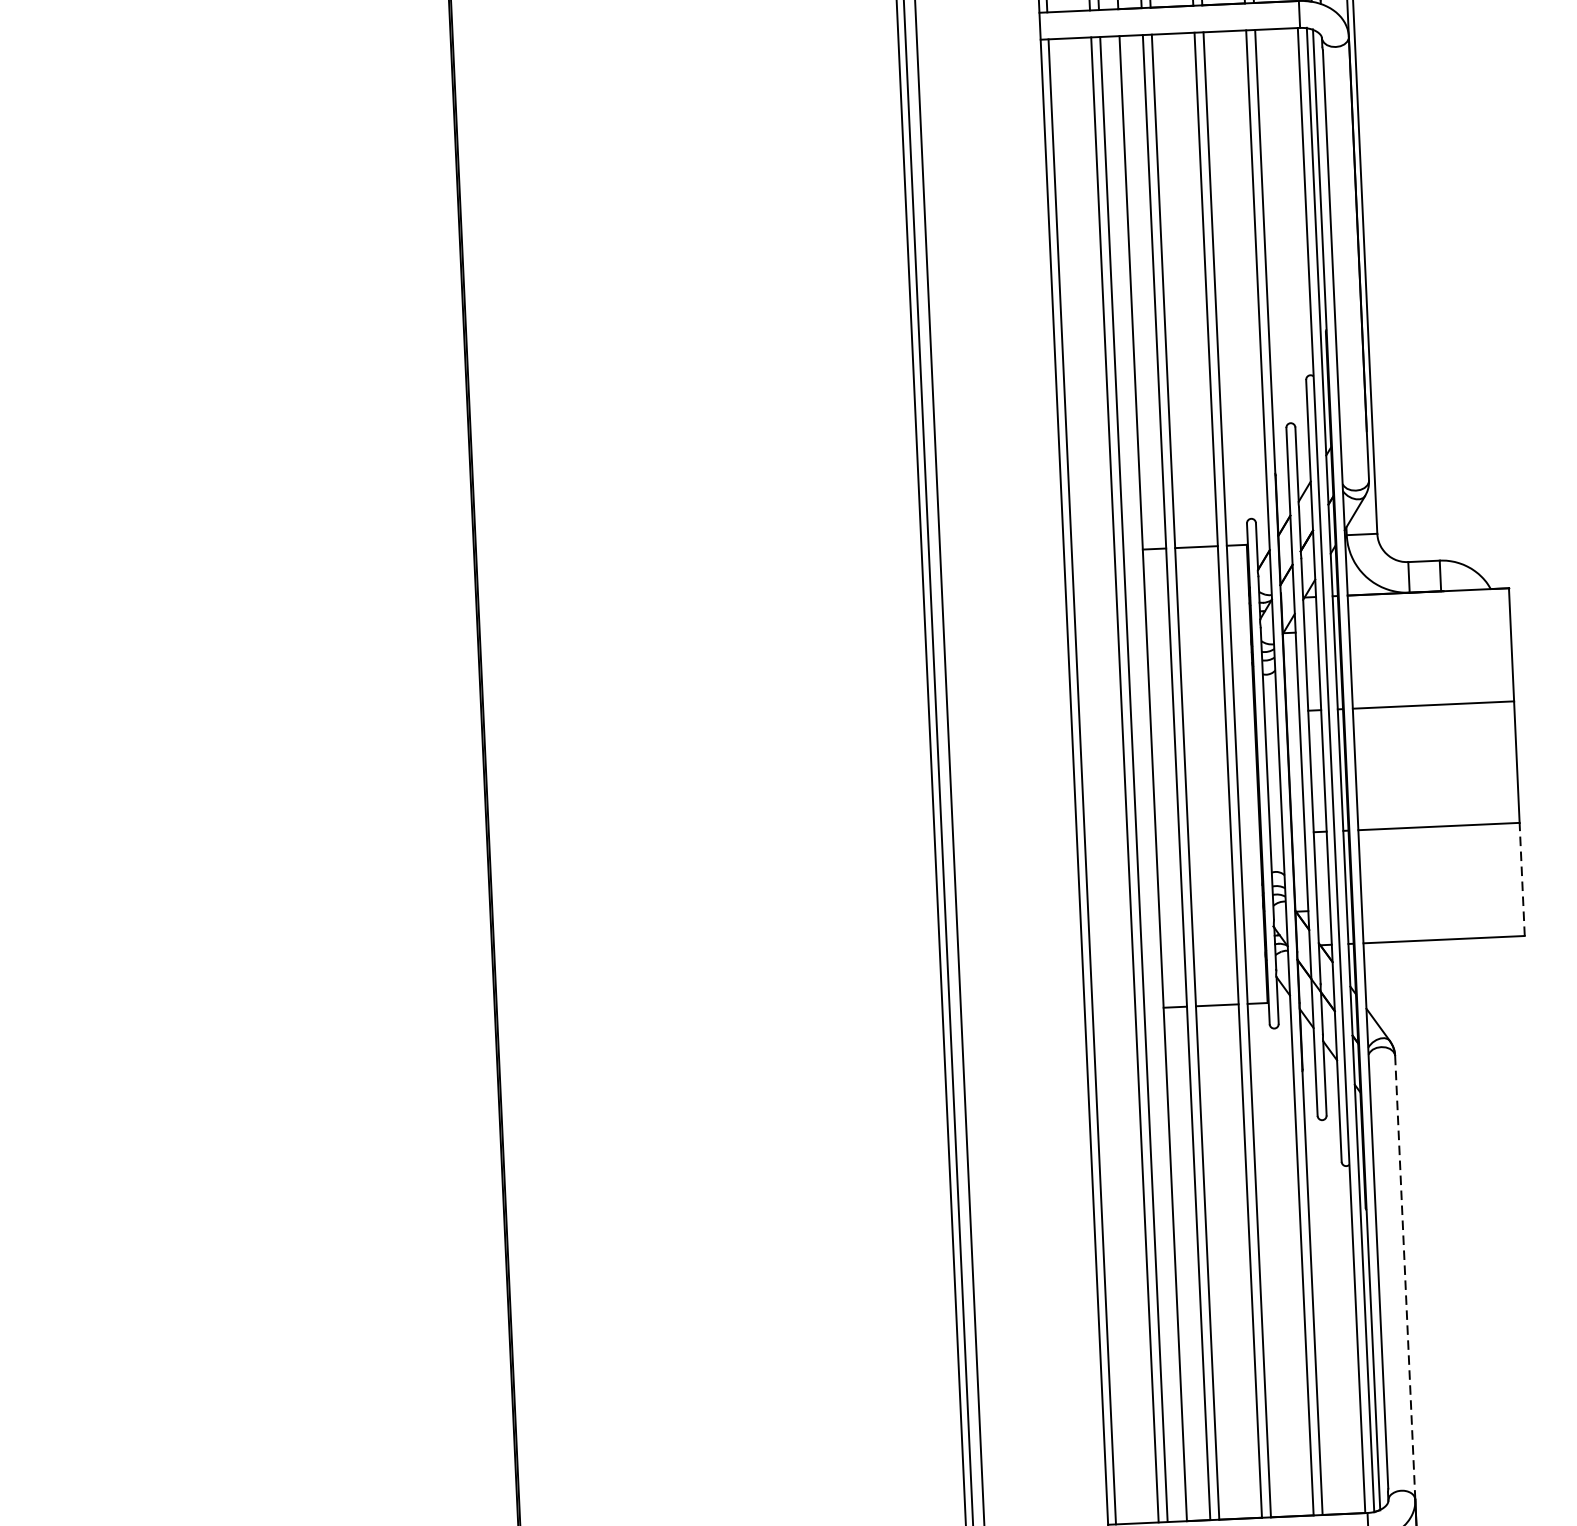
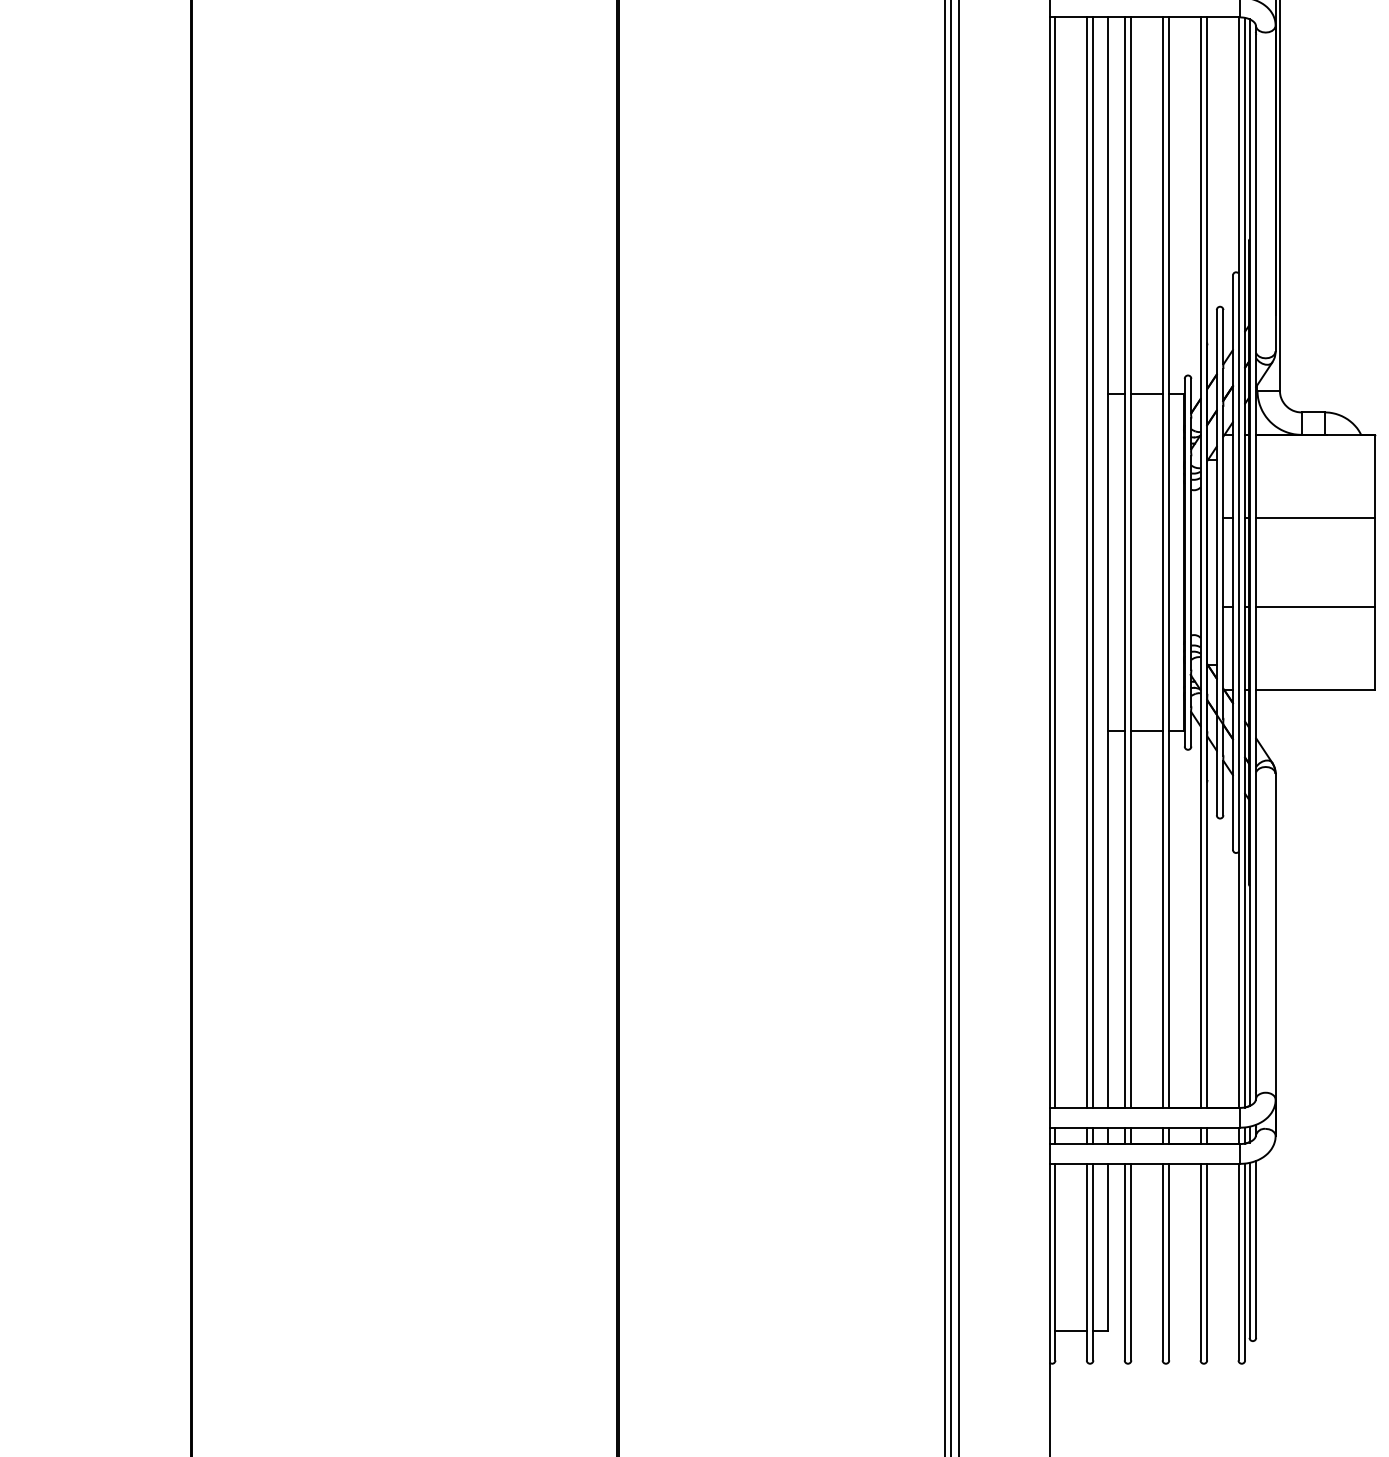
line: (1522, 879) -> (1374, 648), dashed -> solid
line: (1405, 1277) -> (1275, 936), dashed -> solid

